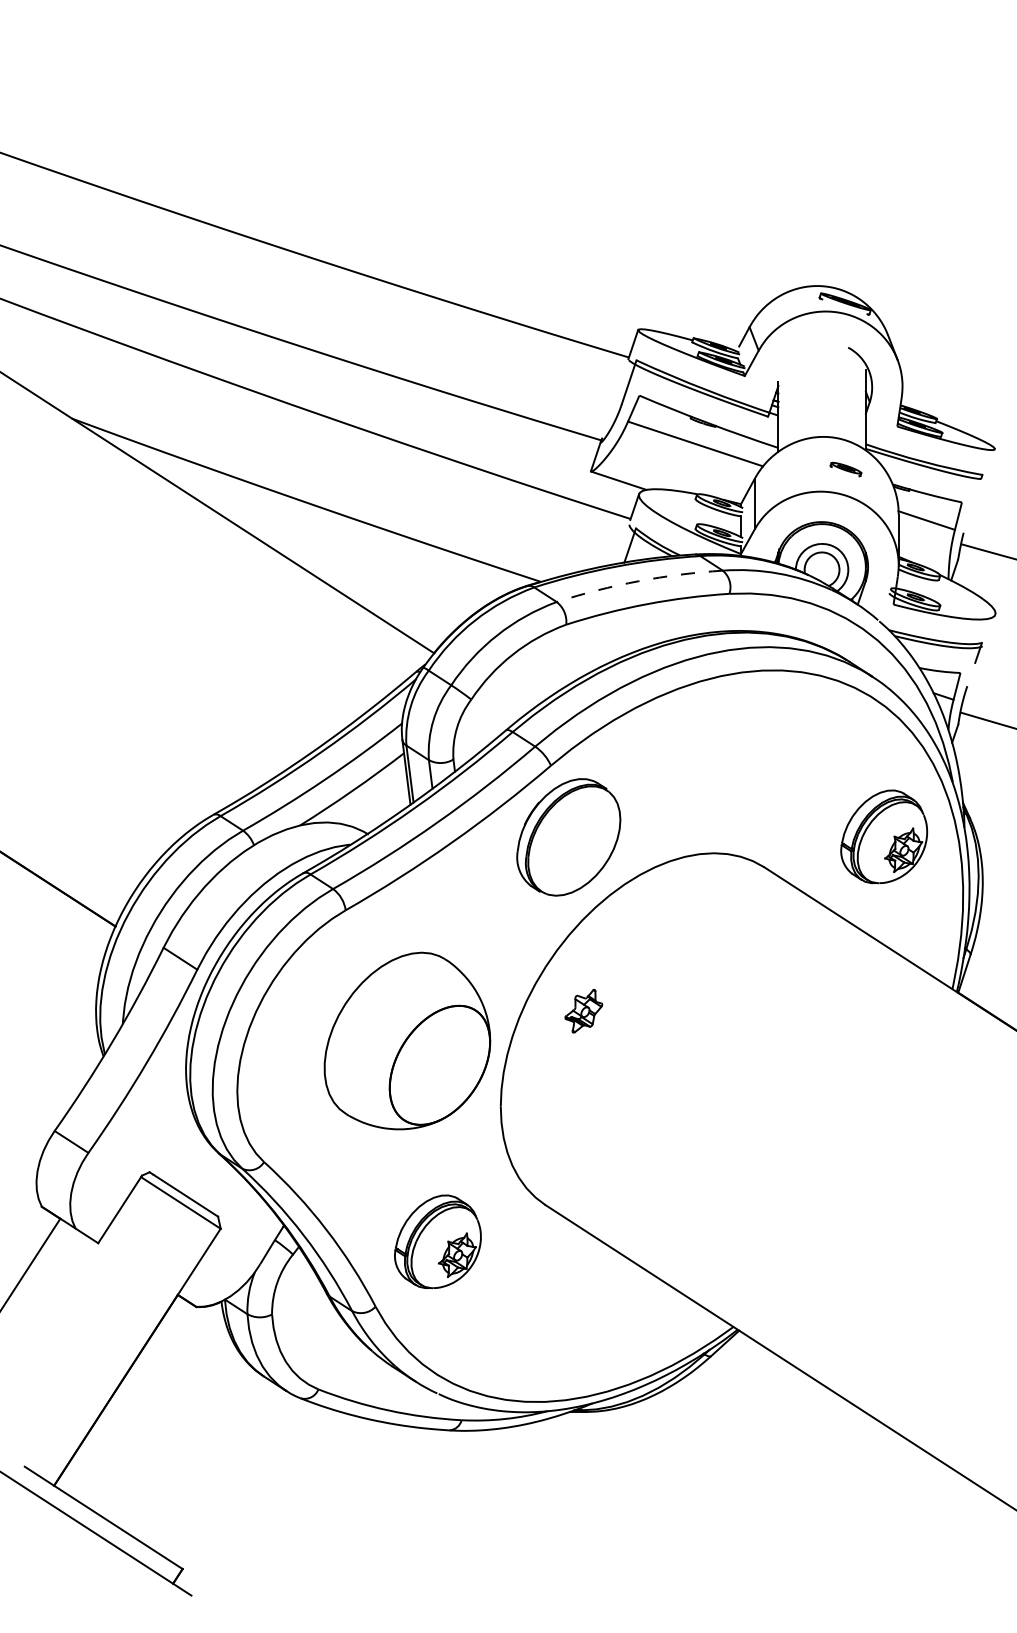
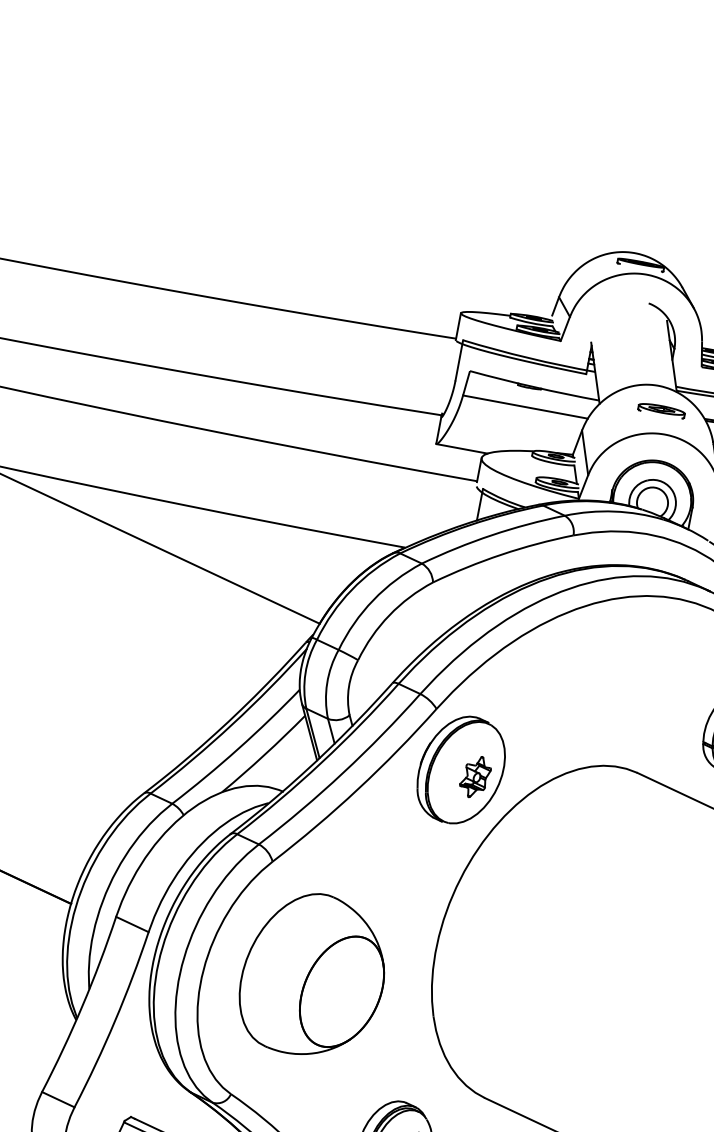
part: (845, 469) -> (661, 411), size x1.67
arc: (638, 581) -> (491, 535), dashed -> solid
part: (583, 1011) -> (475, 777), moved
part: (407, 1040) -> (310, 973), moved

